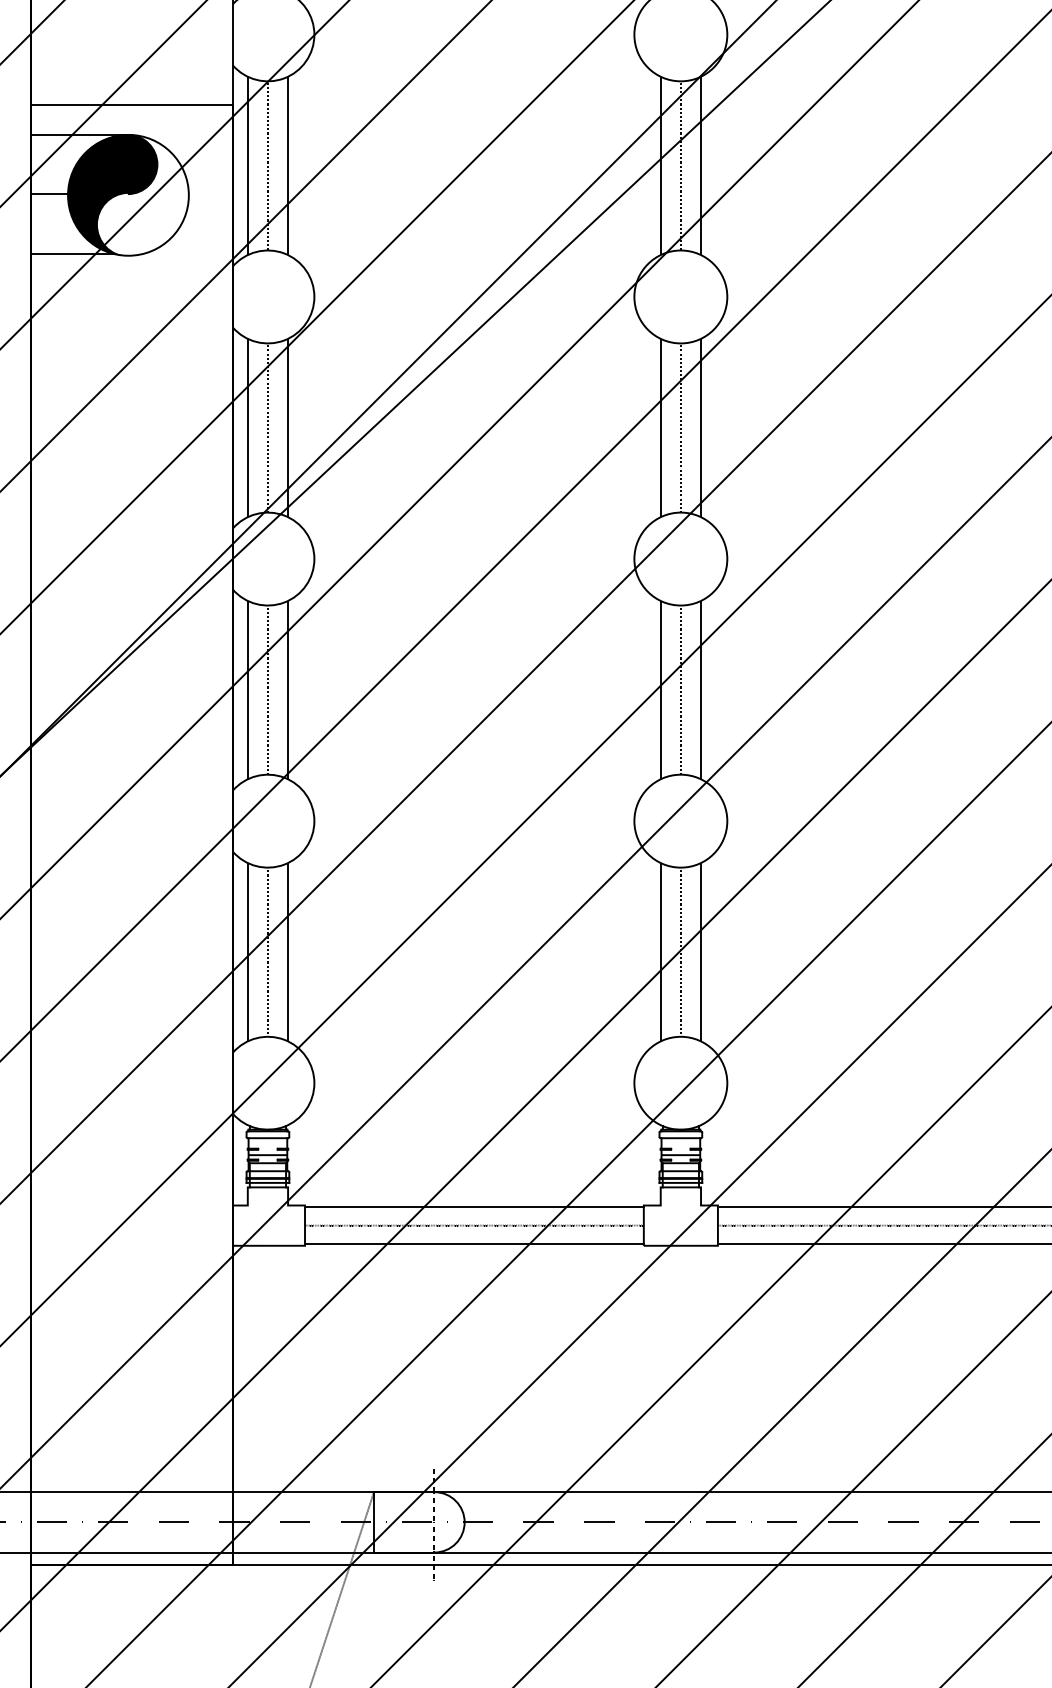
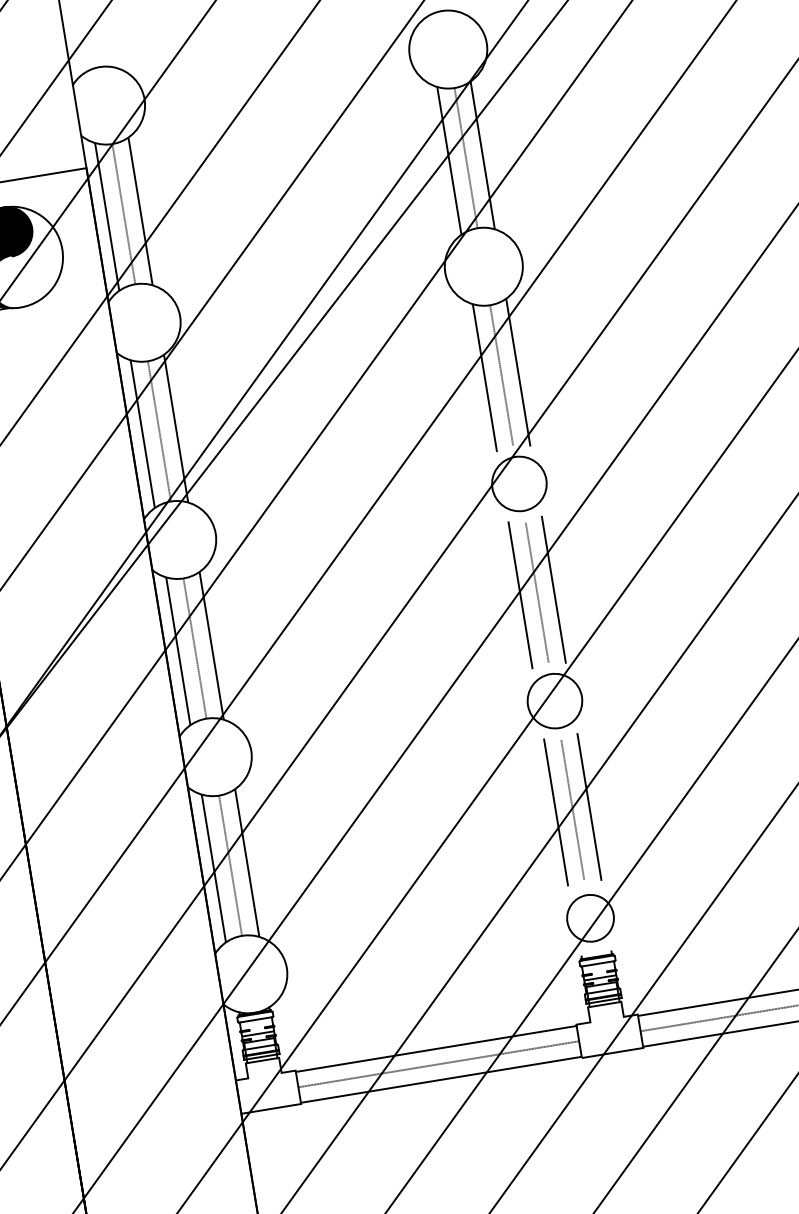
circle: (680, 558) -> (519, 483), size x0.7
circle: (680, 820) -> (554, 700), size x0.7
circle: (680, 1082) -> (590, 917), size x0.6

